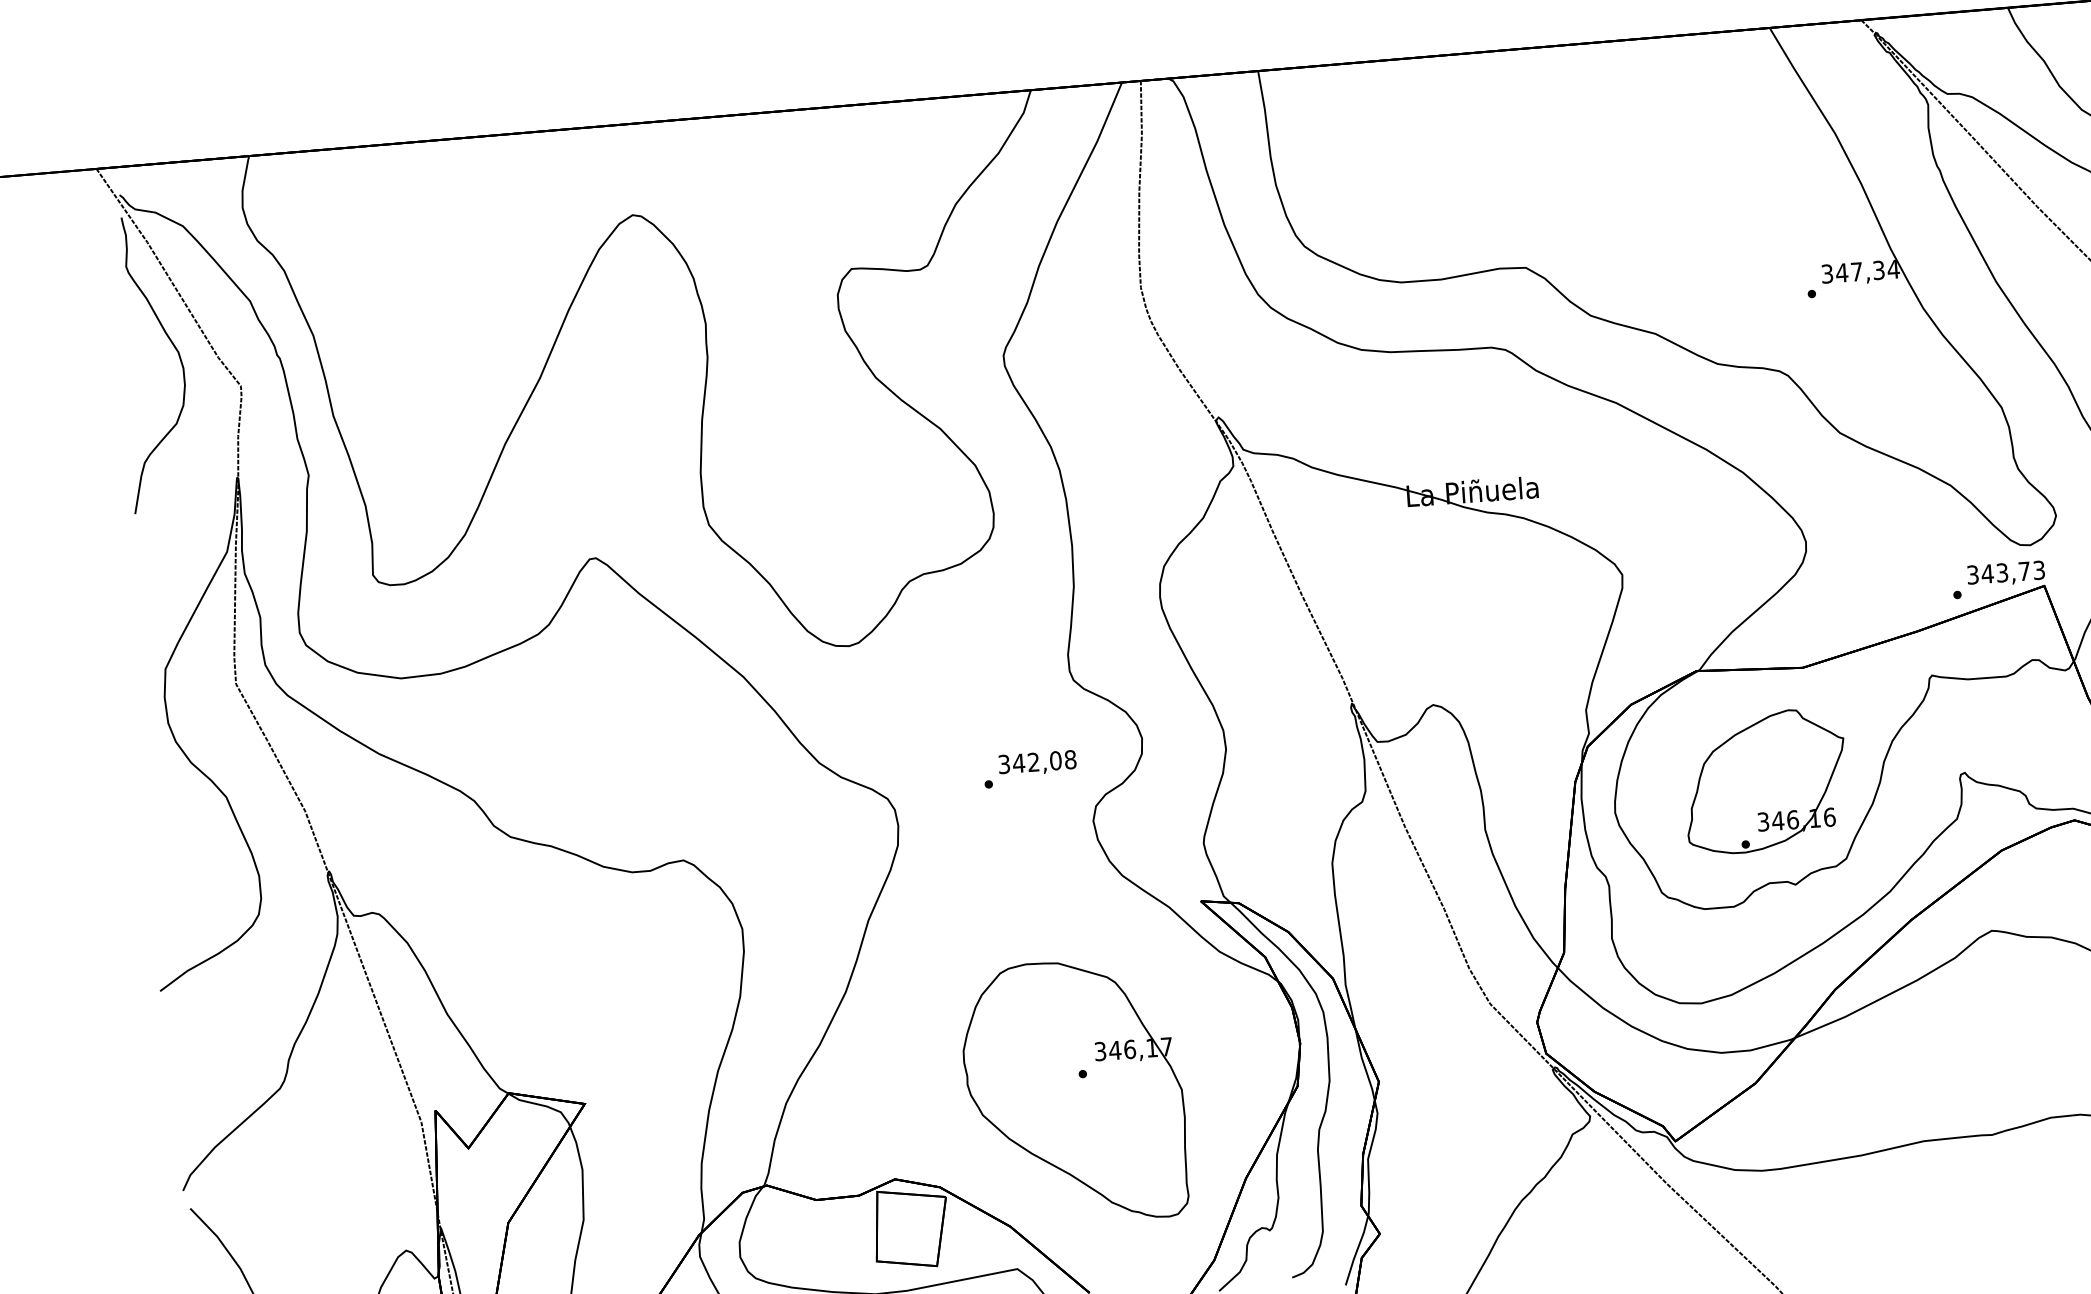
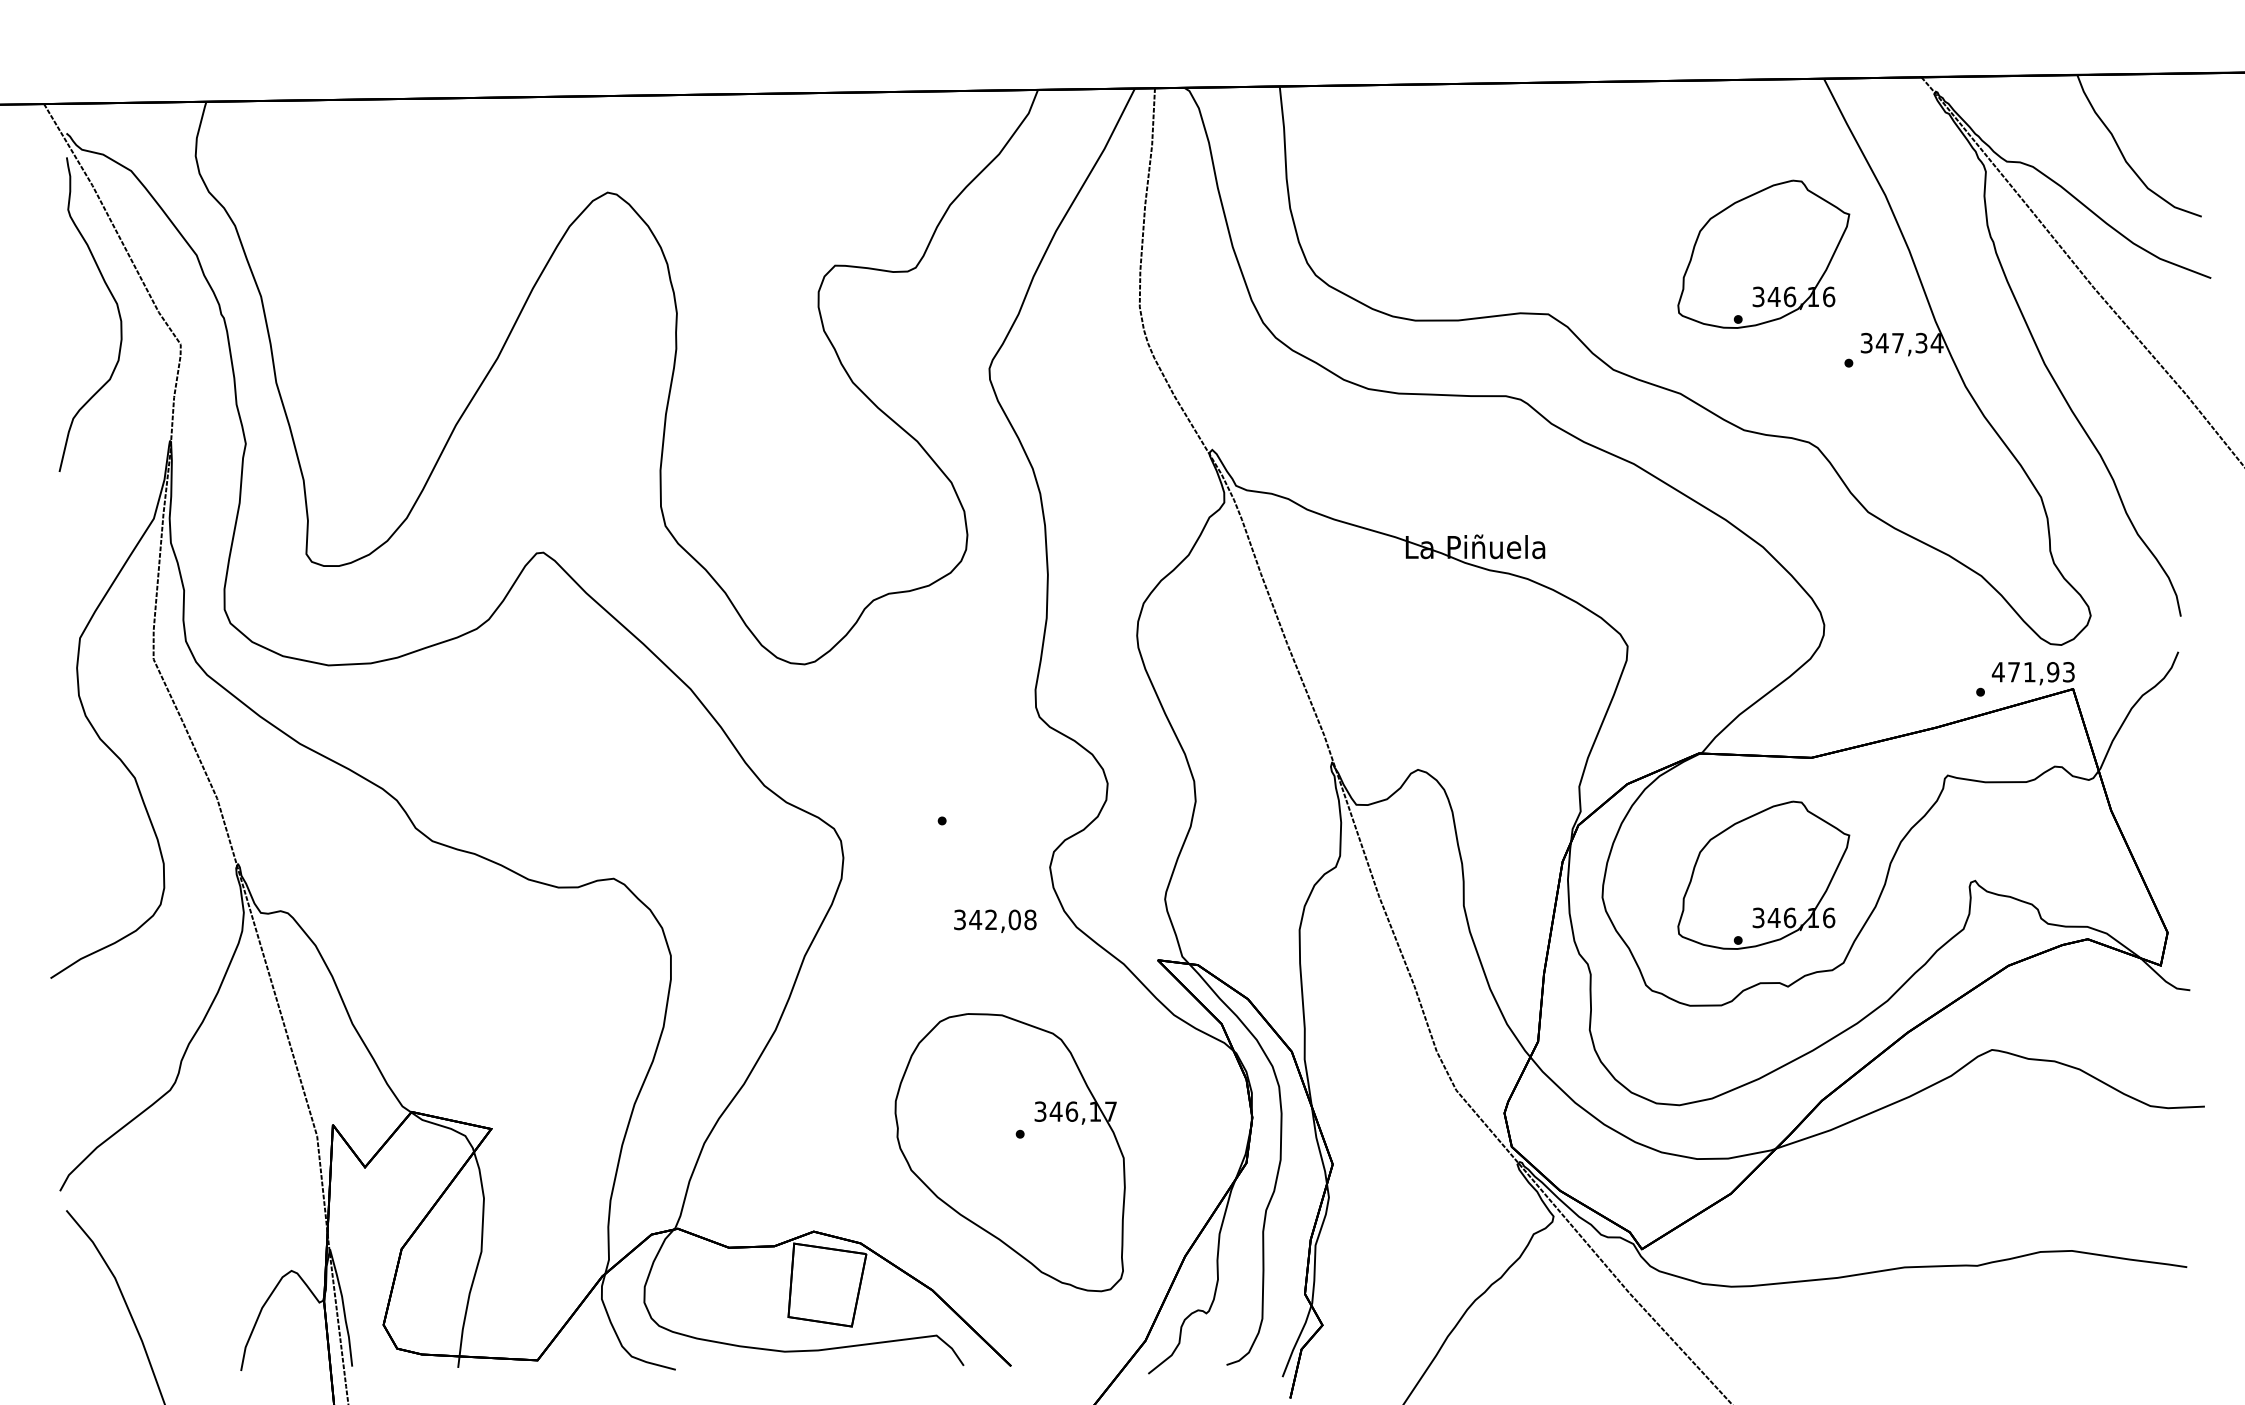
part: (1724, 196) -> (1763, 253), added
text: (1998, 573) -> (2025, 672), 343,73 -> 471,93
text: (1037, 762) -> (995, 920), moved

